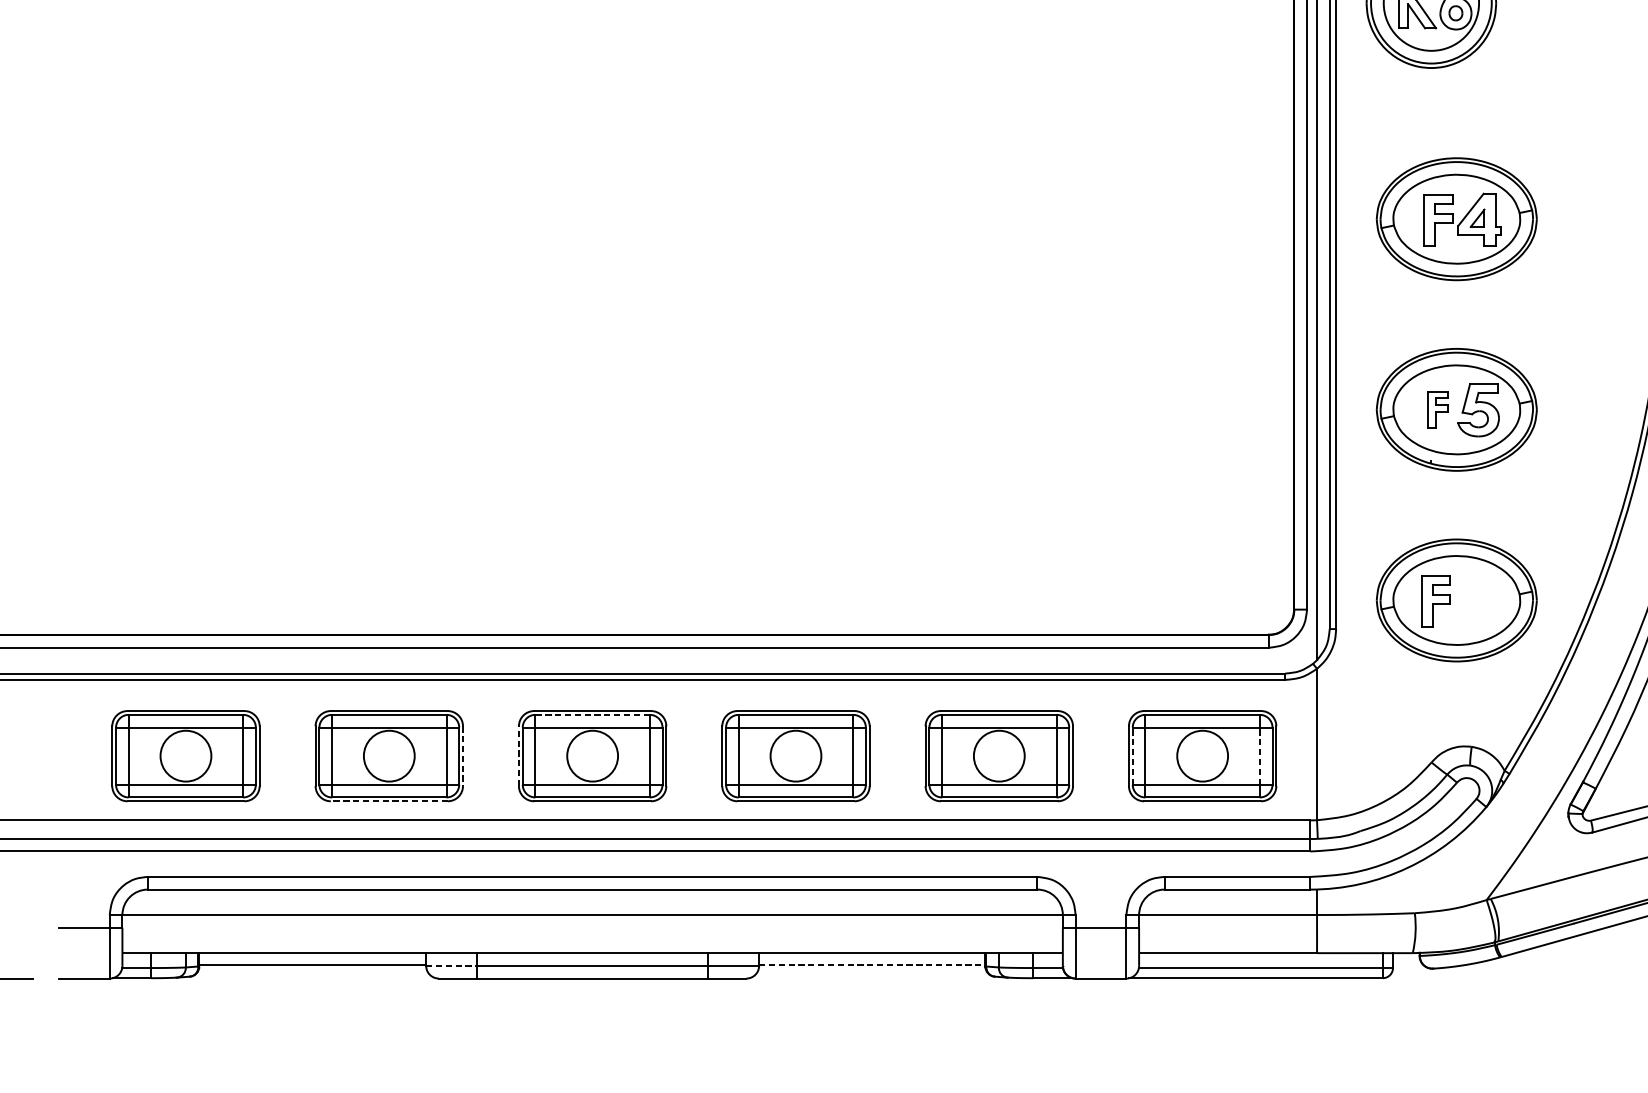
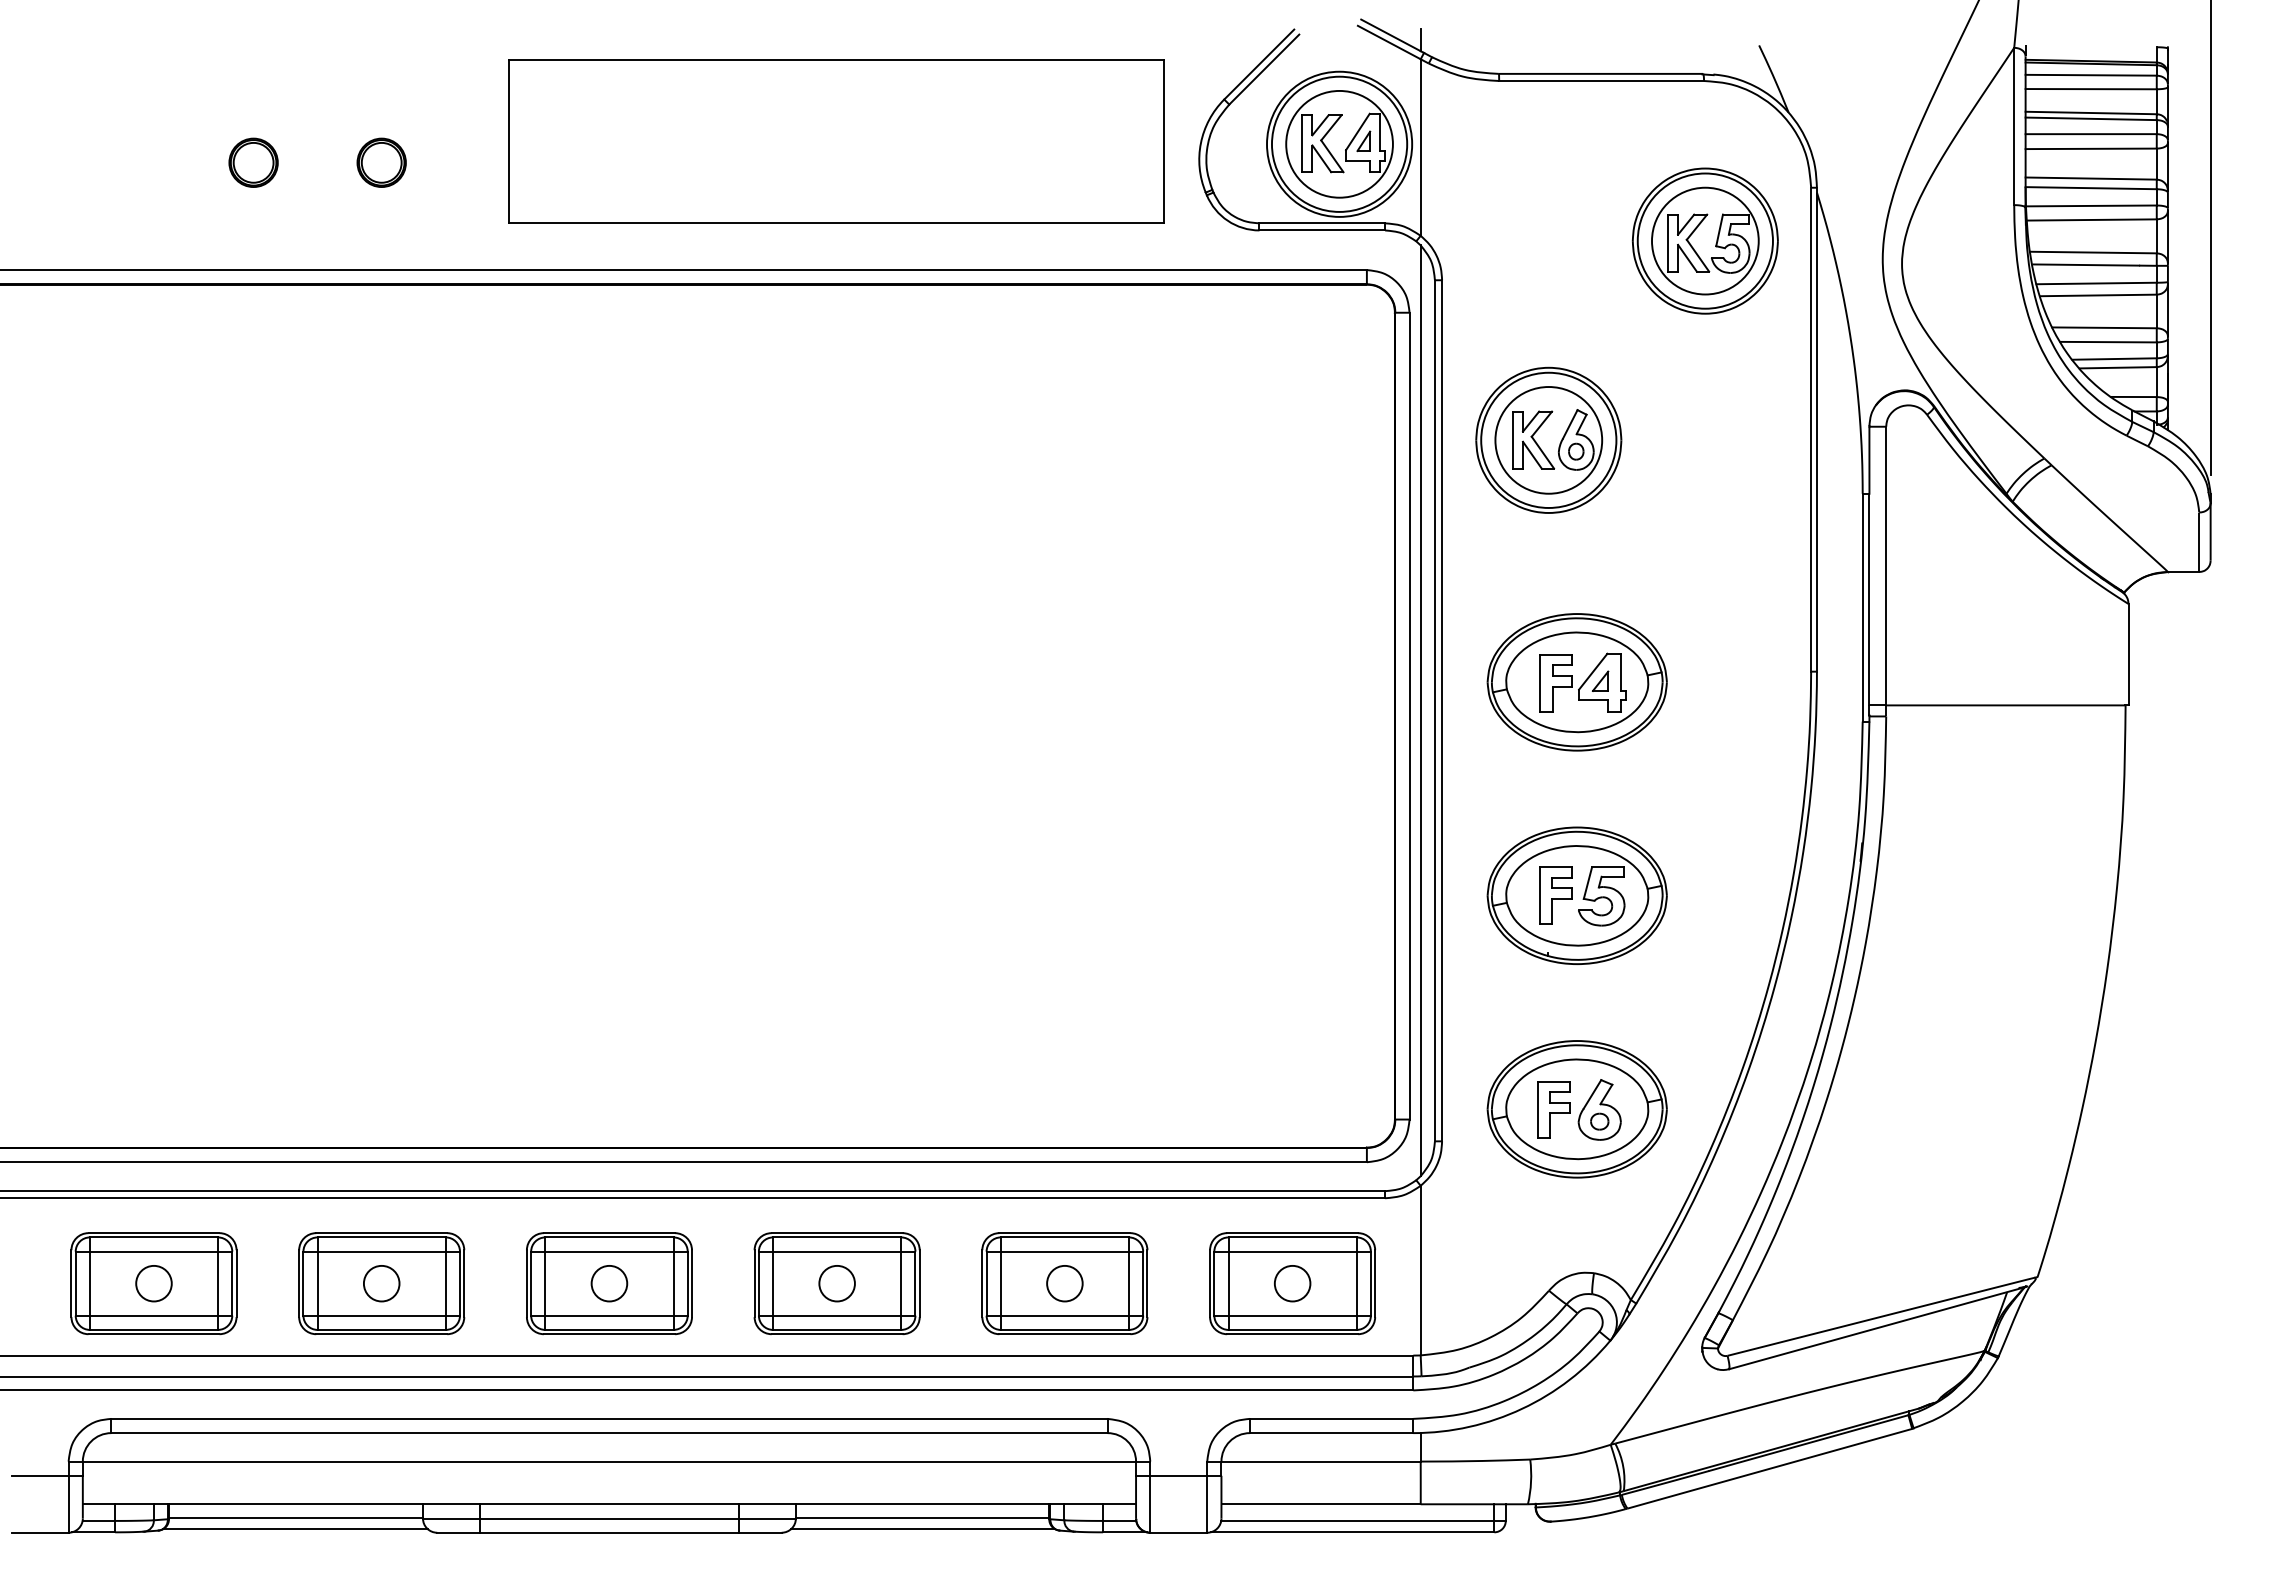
part: (1437, 409) -> (1555, 895), size x1.43
part: (1476, 600) -> (1599, 1109), added
line: (592, 714) -> (609, 1237), dashed -> solid
circle: (185, 756) -> (153, 1283), size x0.62
circle: (389, 756) -> (381, 1283), size x0.62
line: (463, 756) -> (464, 1284), dashed -> solid
line: (518, 756) -> (526, 1283), dashed -> solid
circle: (592, 756) -> (609, 1283), size x0.62
circle: (795, 756) -> (836, 1283), size x0.62
circle: (998, 756) -> (1064, 1283), size x0.62
line: (1132, 756) -> (1214, 1283), dashed -> solid
circle: (1202, 756) -> (1292, 1283), size x0.62
line: (1259, 756) -> (1356, 1283), dashed -> solid
line: (389, 801) -> (381, 1334), dashed -> solid
line: (872, 964) -> (922, 1517), dashed -> solid
line: (451, 965) -> (451, 1518), dashed -> solid
line: (312, 975) -> (295, 1529), added
line: (873, 975) -> (923, 1529), added

